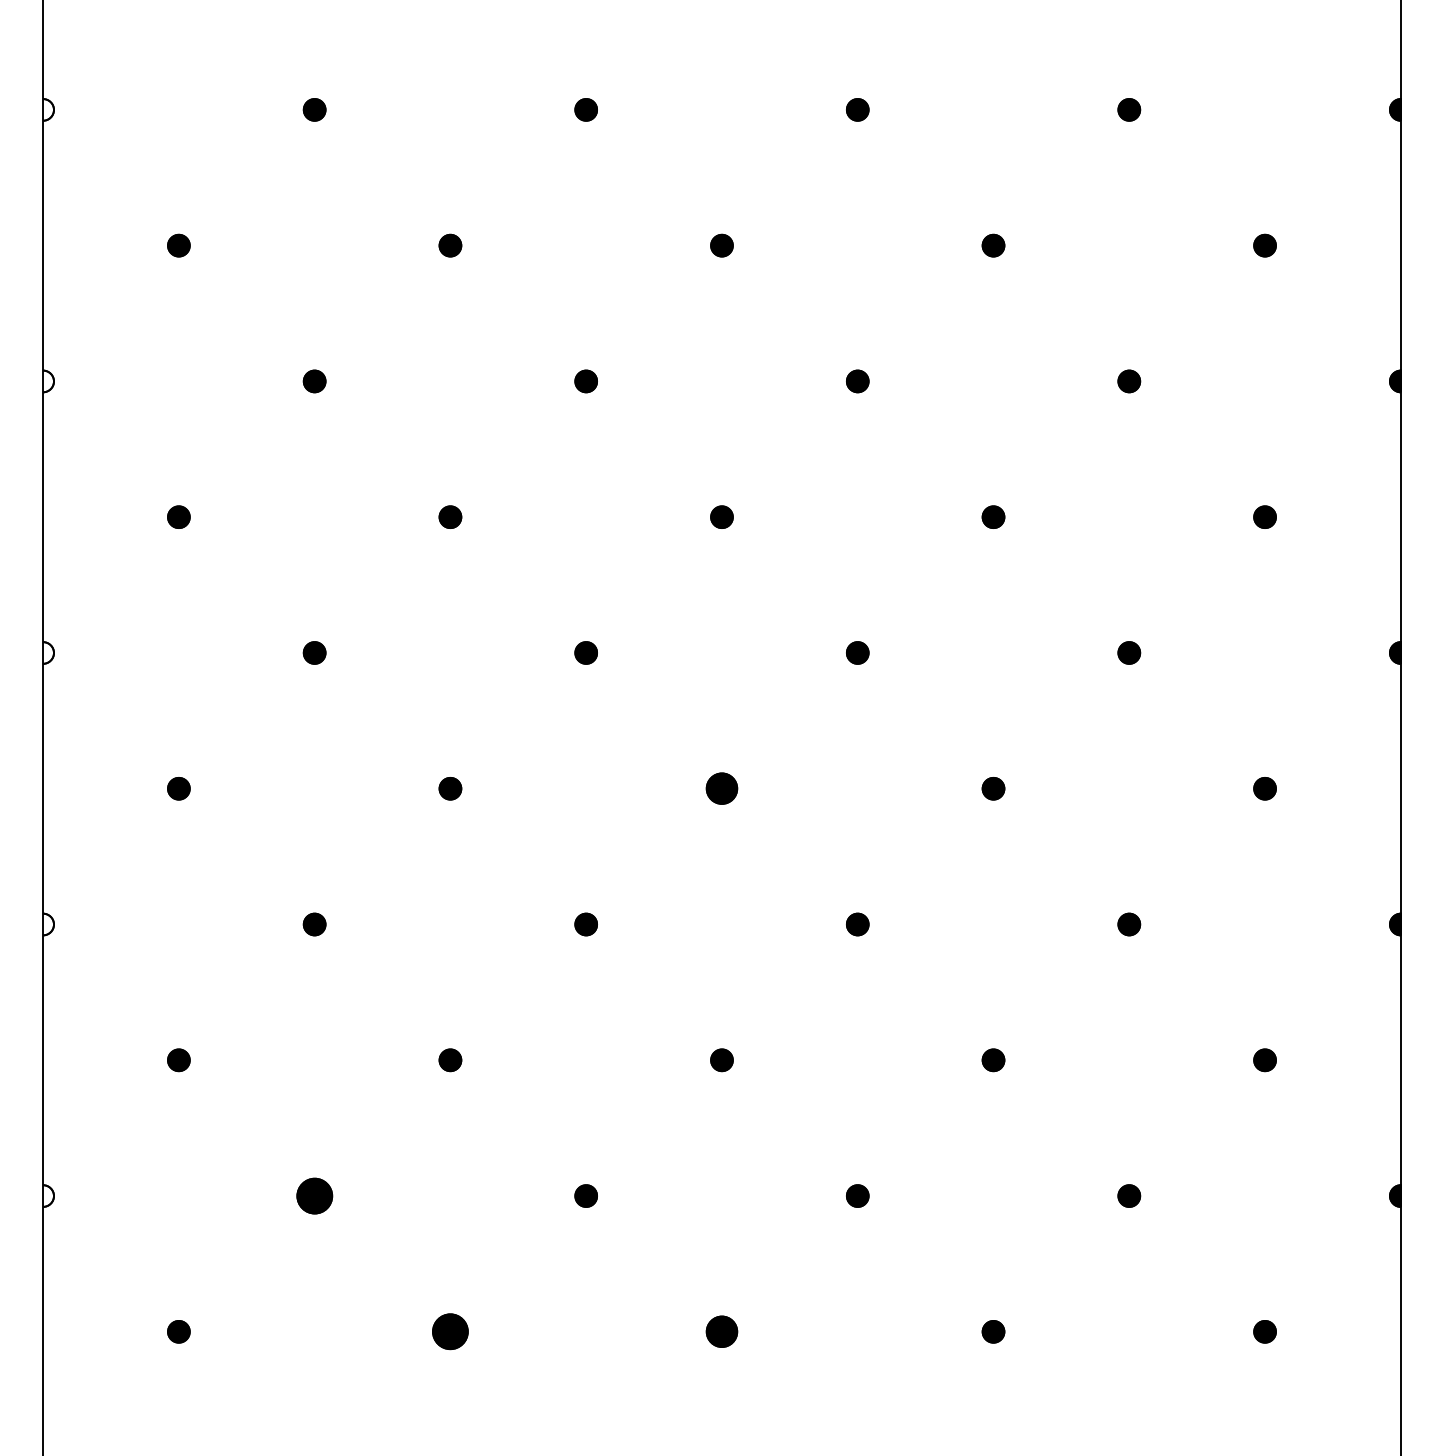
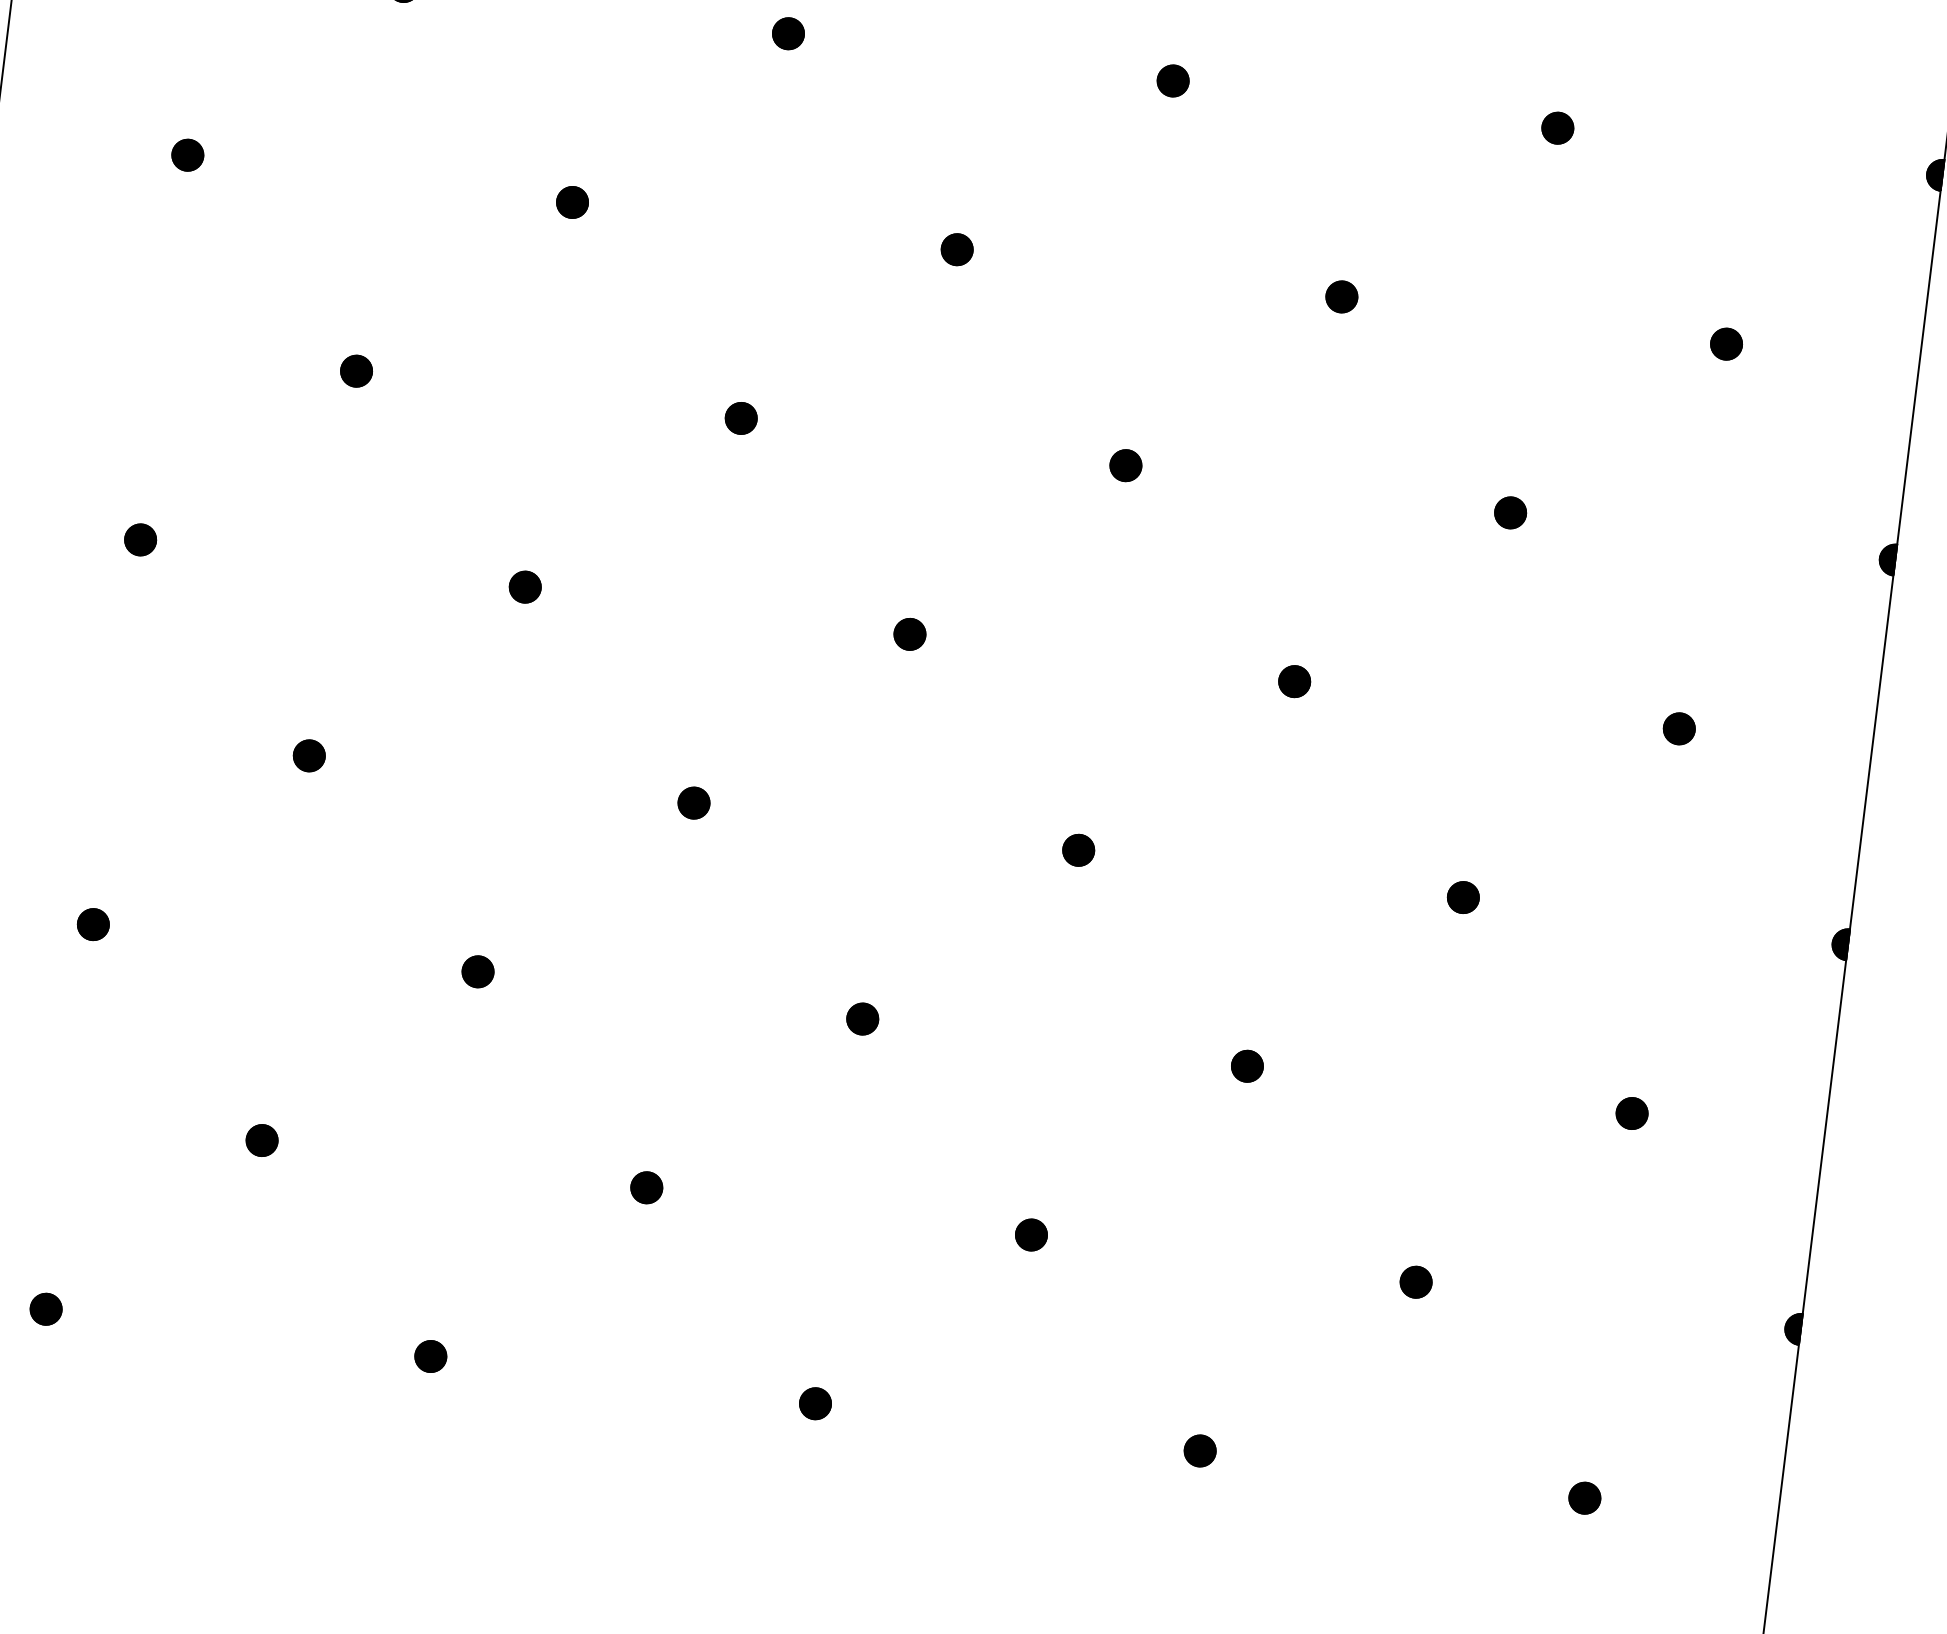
part: (721, 788) -> (909, 633), size x0.71
part: (314, 1195) -> (261, 1139), size x0.62
part: (450, 1331) -> (430, 1356), size x0.62
part: (721, 1331) -> (814, 1403), size x0.71

